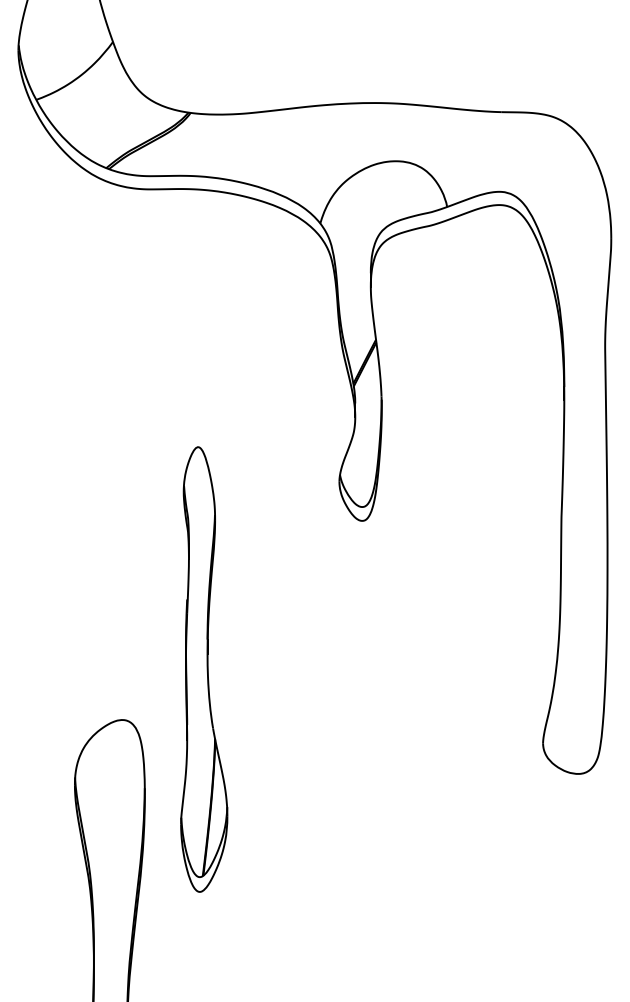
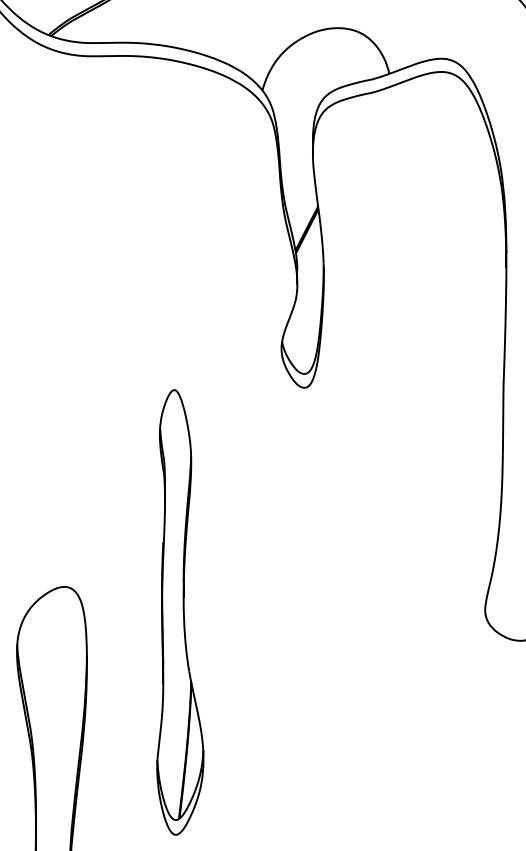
part: (204, 669) -> (180, 612), moved

